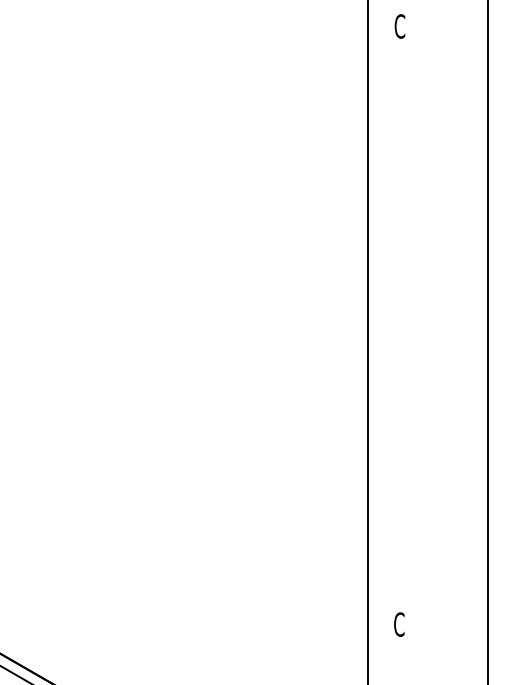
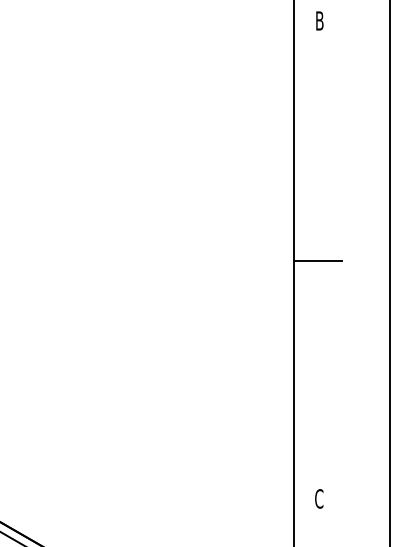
text: (399, 26) -> (319, 20), C -> B
line: (397, 327) -> (317, 261), added

